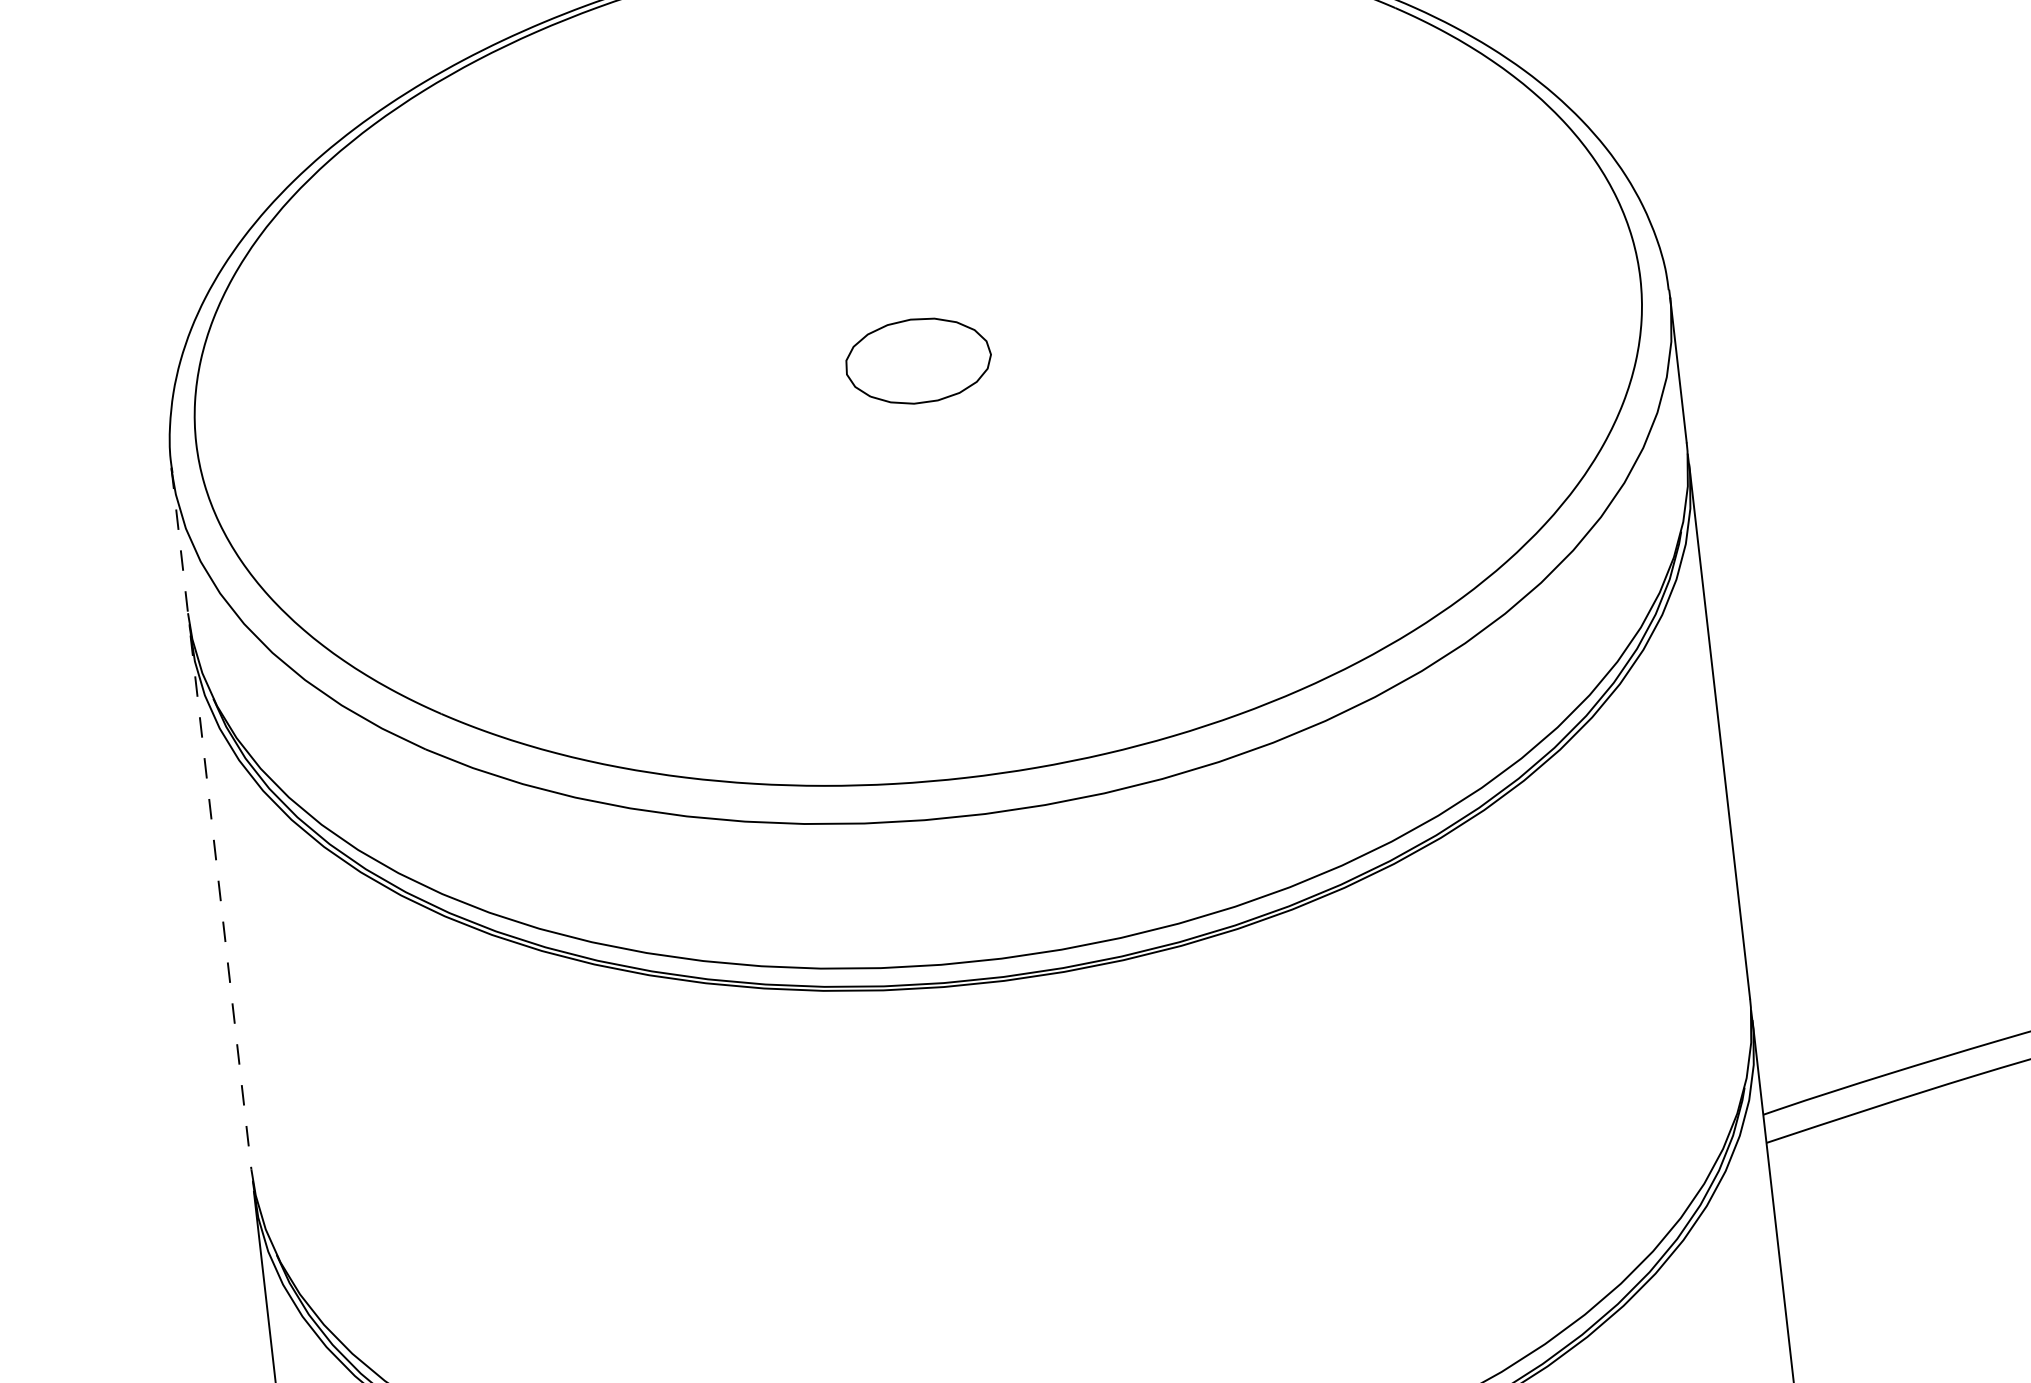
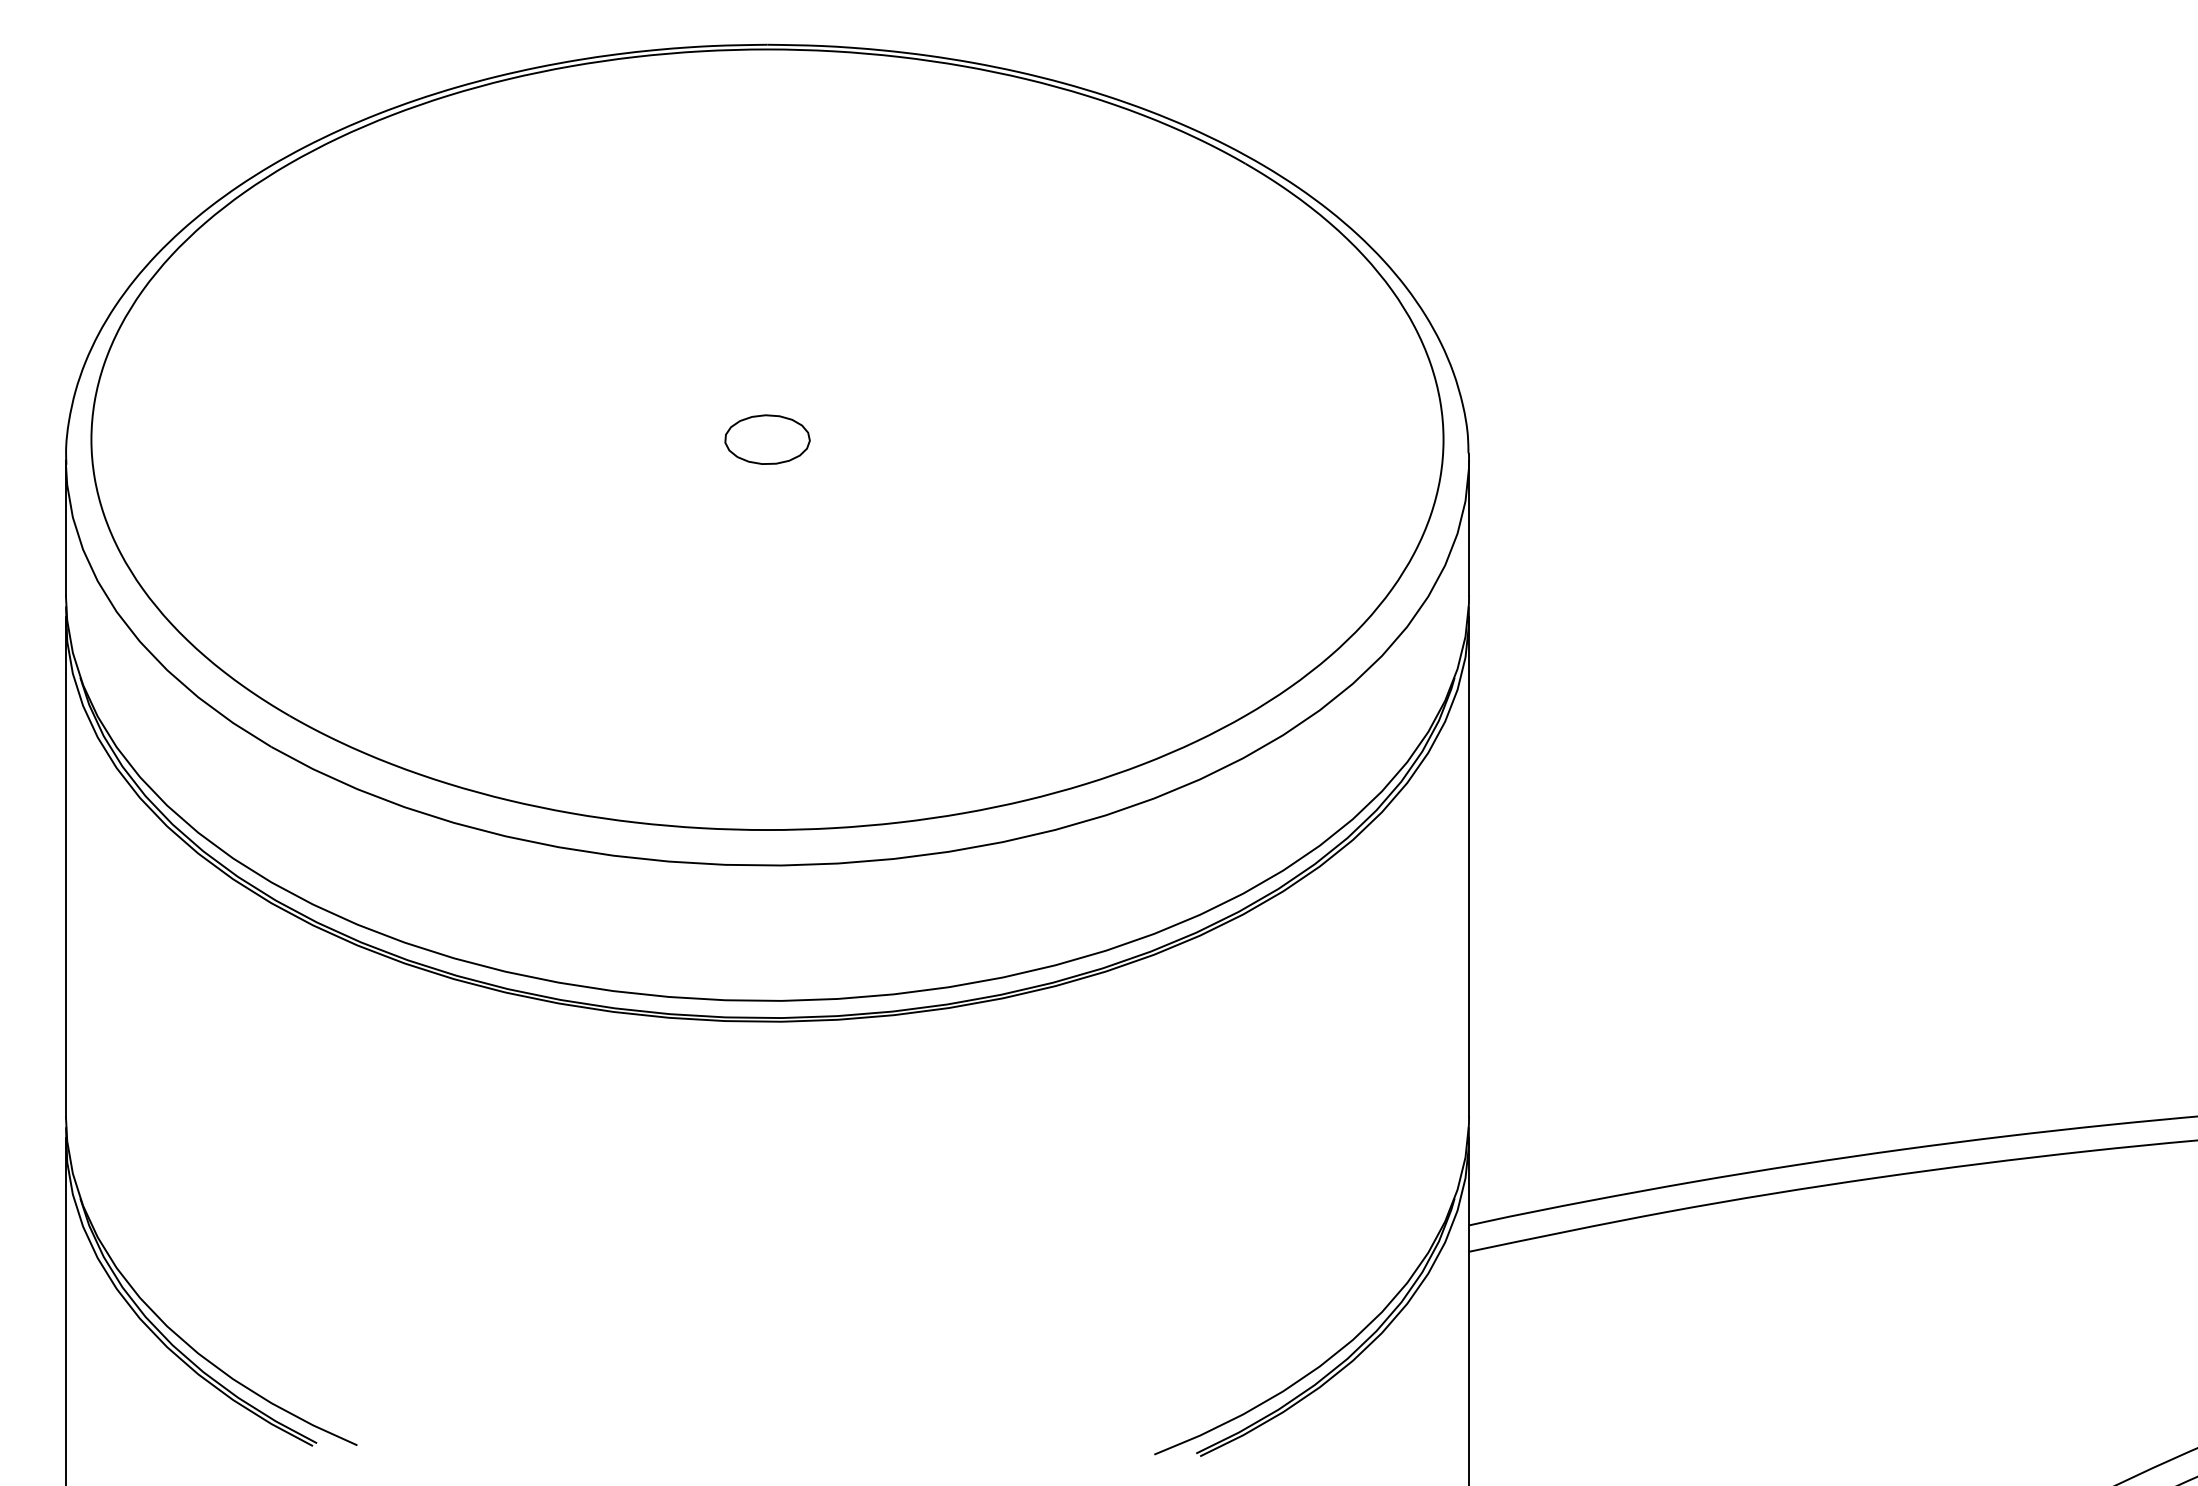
part: (918, 360) -> (767, 439), size x0.62
line: (179, 541) -> (65, 528), dashed -> solid
line: (220, 902) -> (65, 866), dashed -> solid

